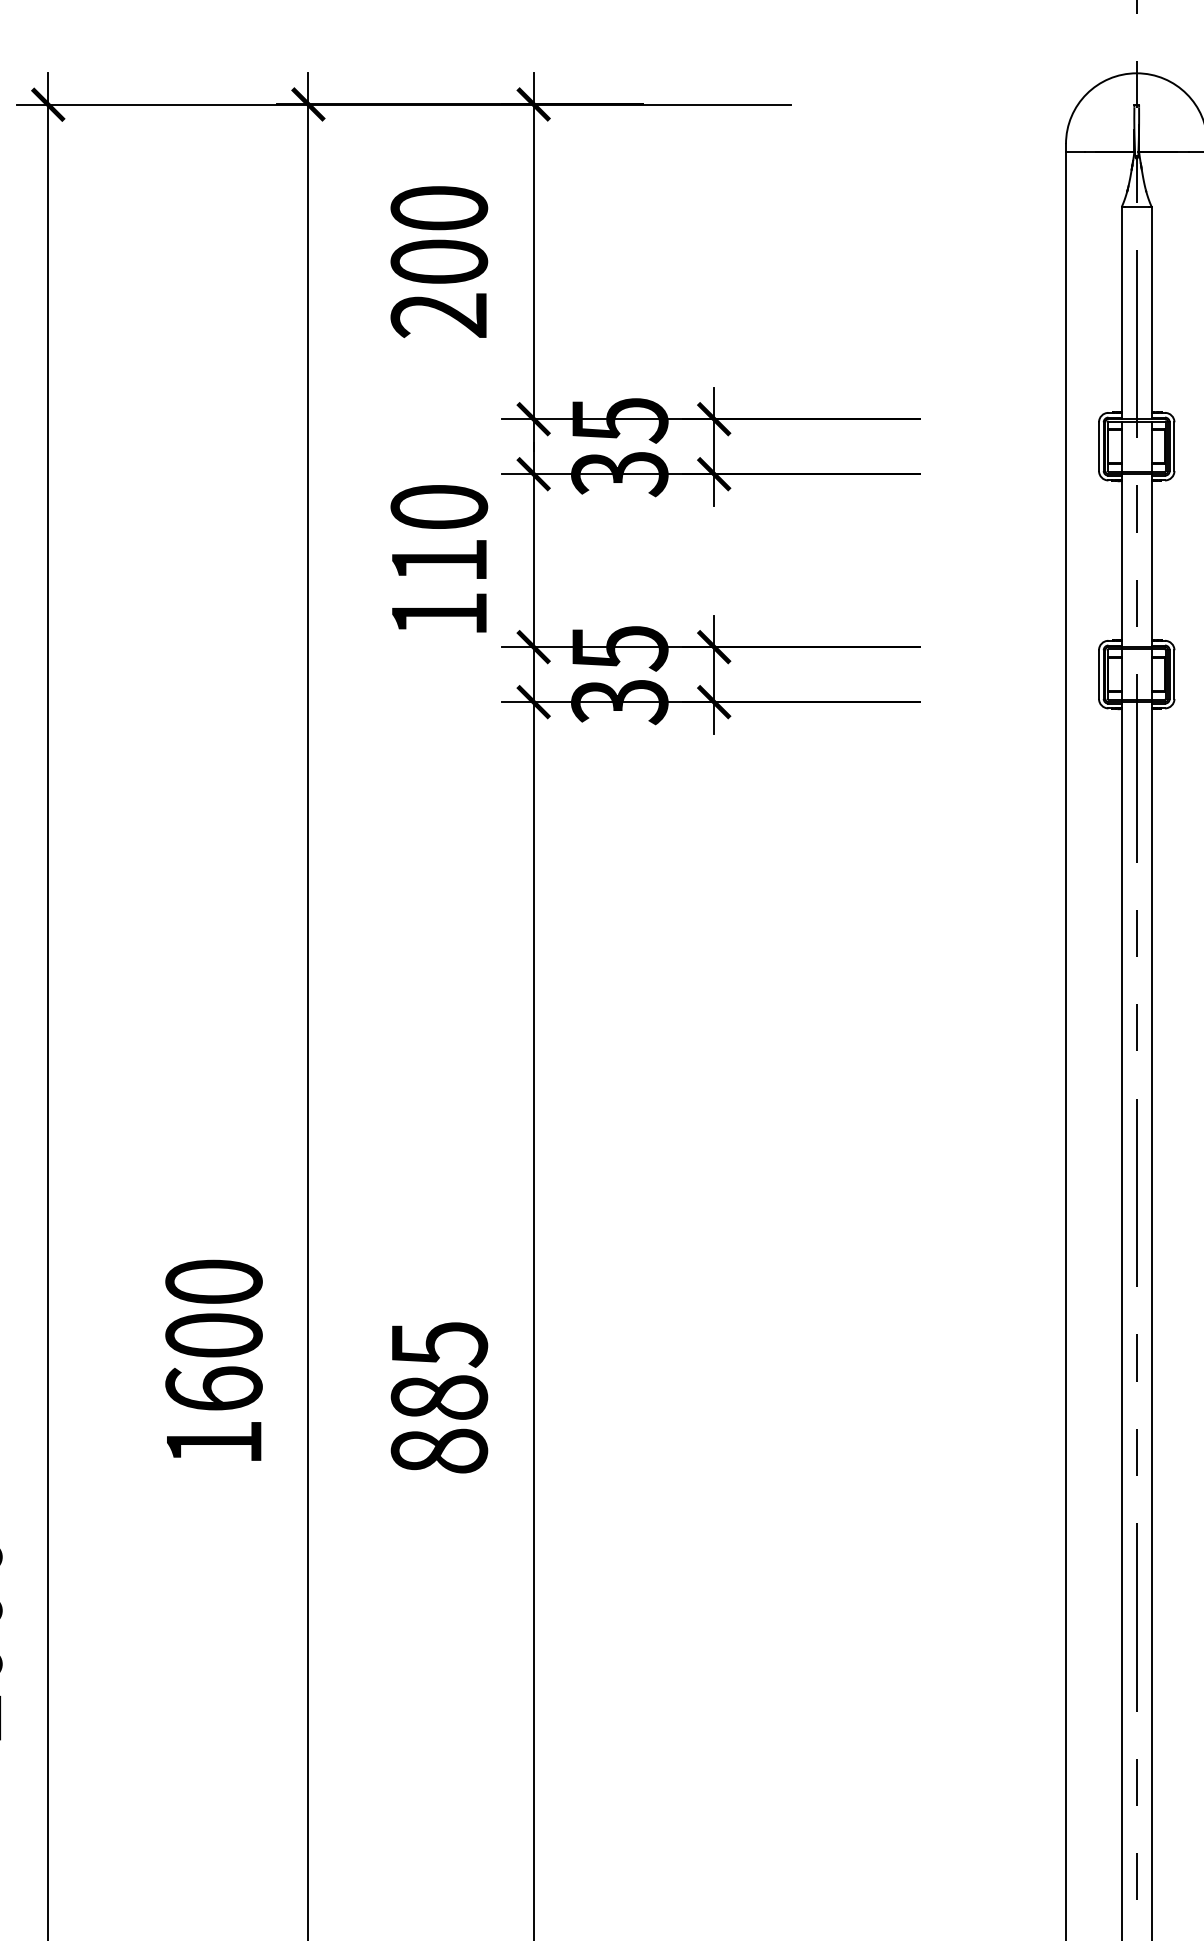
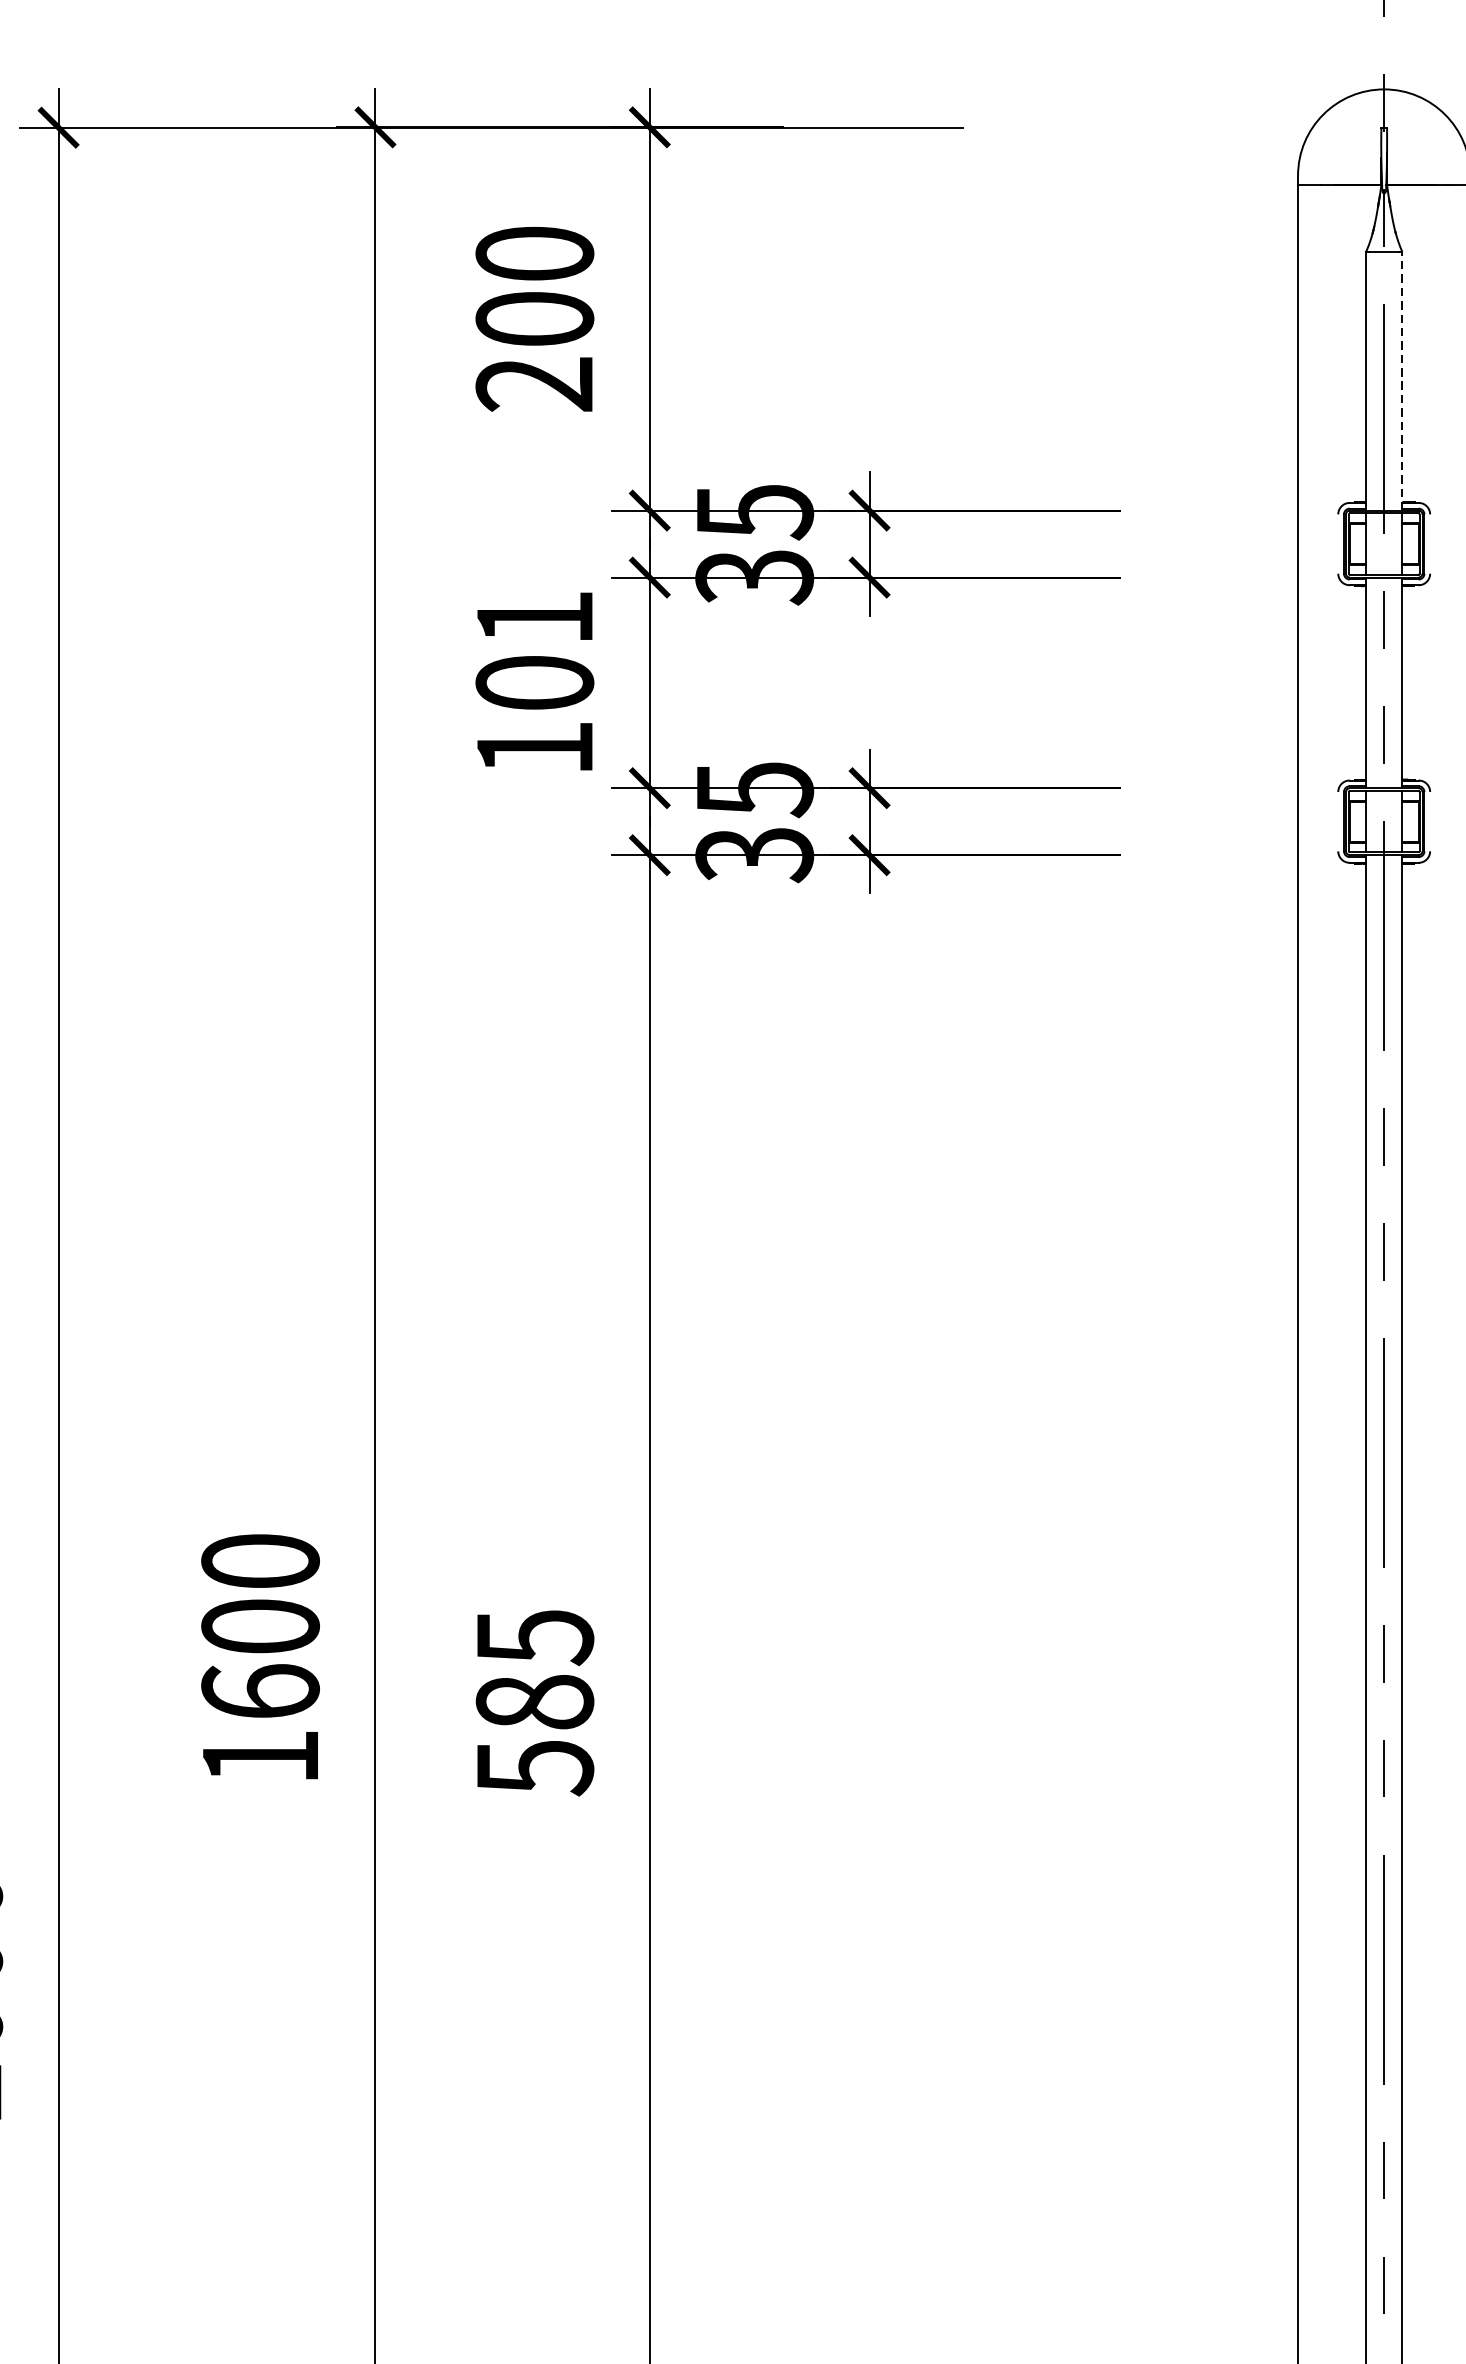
line: (1151, 312) -> (1402, 380), solid -> dashed
line: (1099, 446) -> (1338, 543), removed
line: (1174, 446) -> (1430, 543), removed
text: (439, 533) -> (535, 649), 110 -> 101
line: (1099, 674) -> (1338, 821), removed
line: (1174, 674) -> (1430, 821), removed
text: (439, 1451) -> (535, 1767), 885 -> 585

